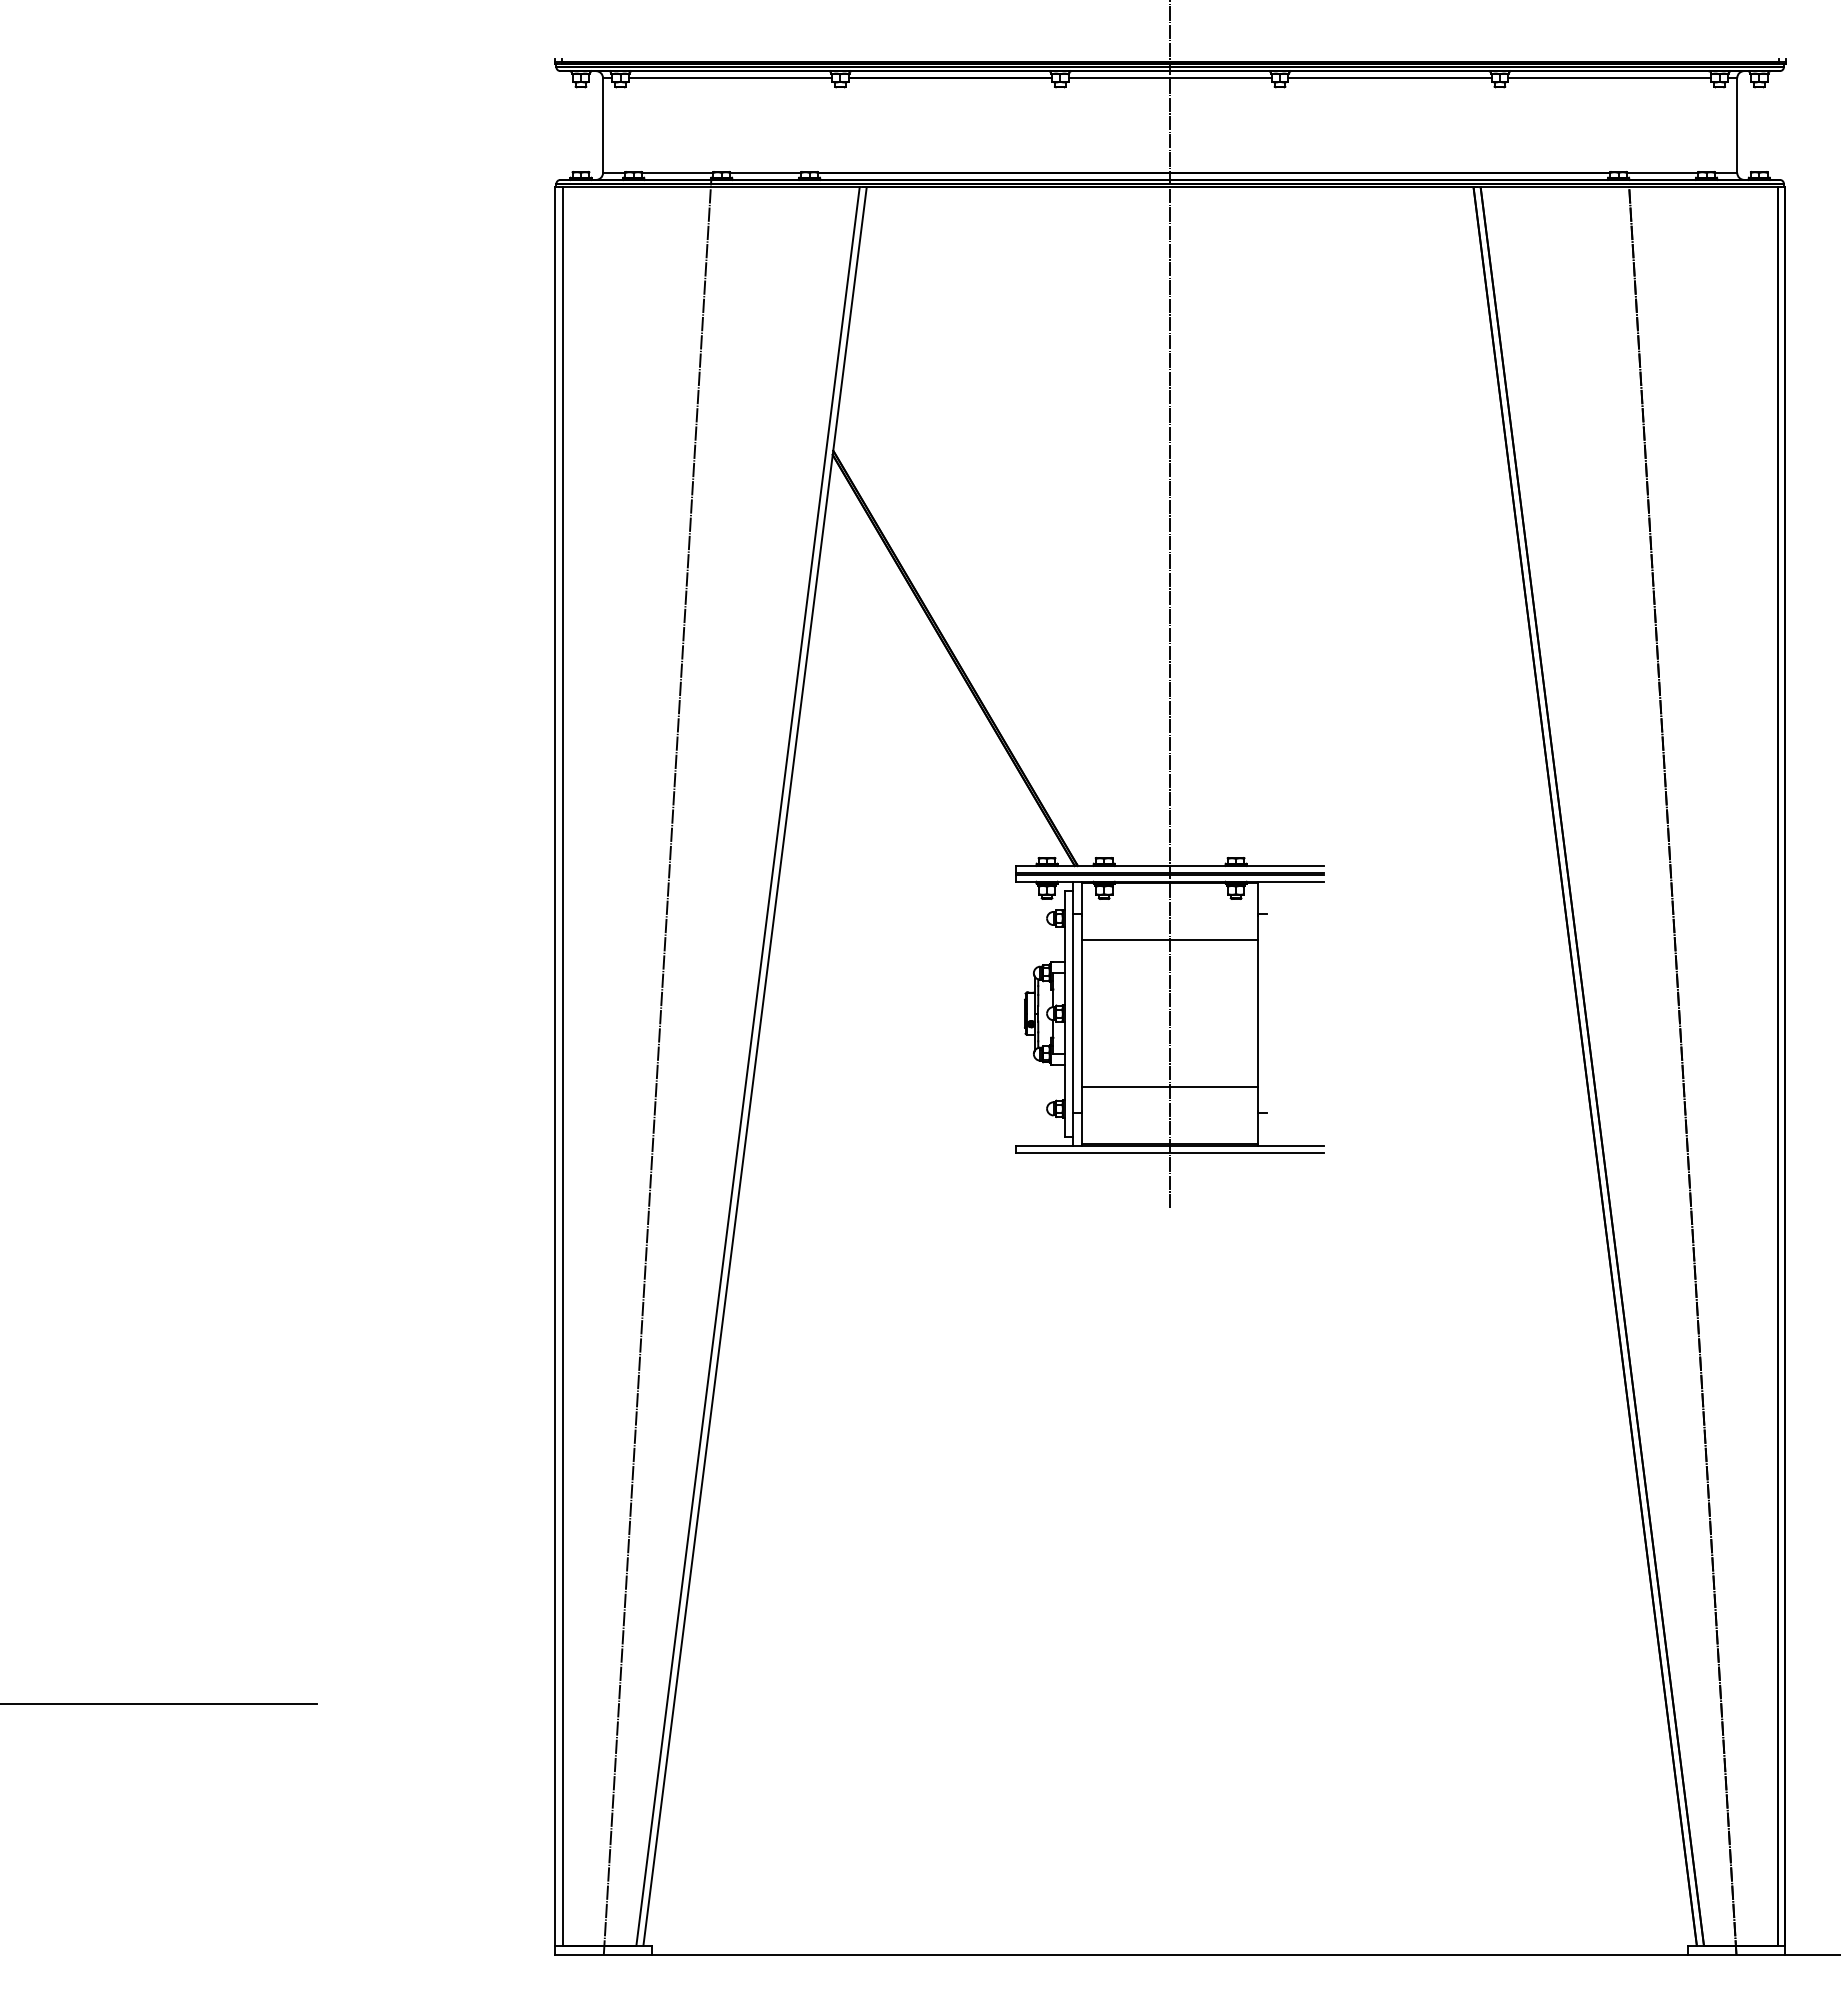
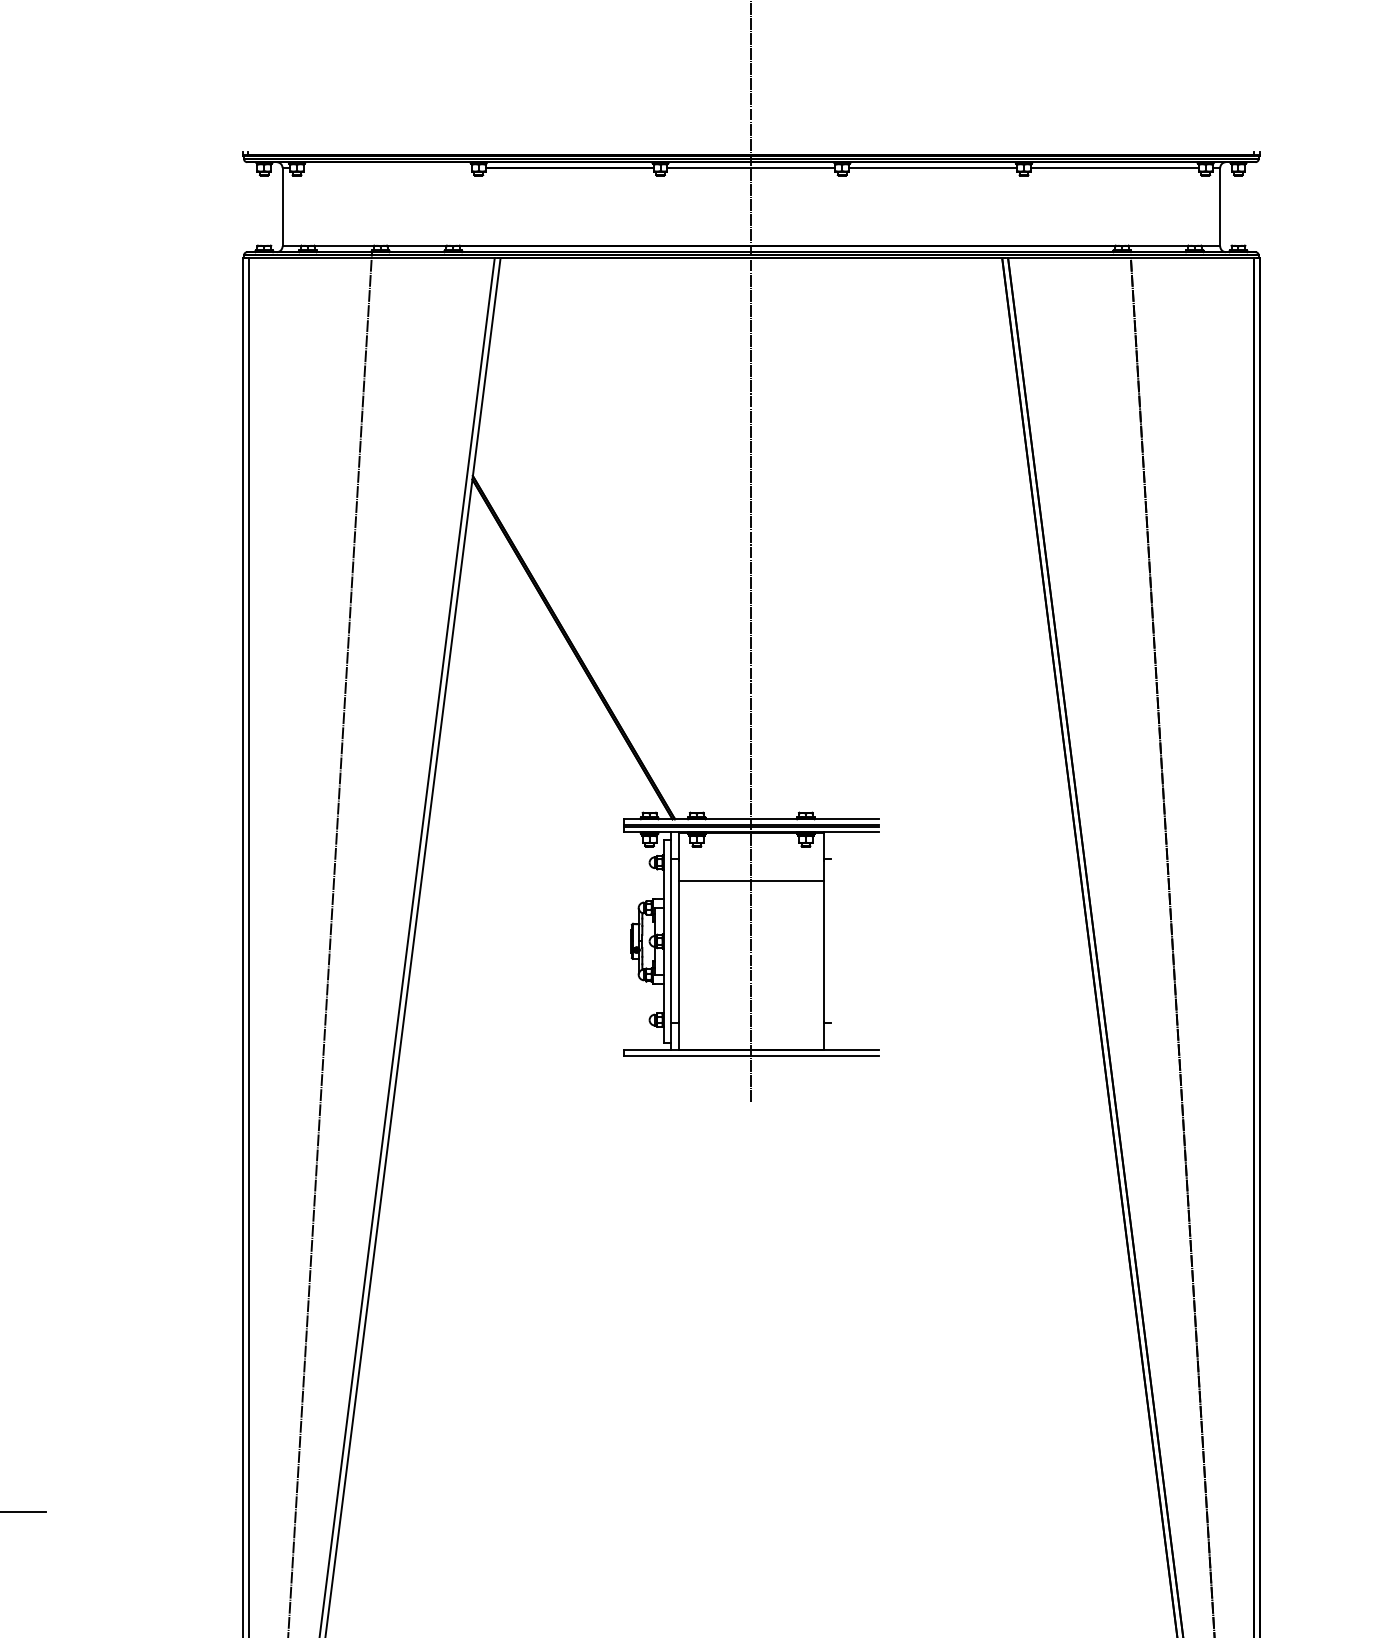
line: (730, 78) -> (387, 168), removed
line: (1170, 1086) -> (751, 1001), removed

